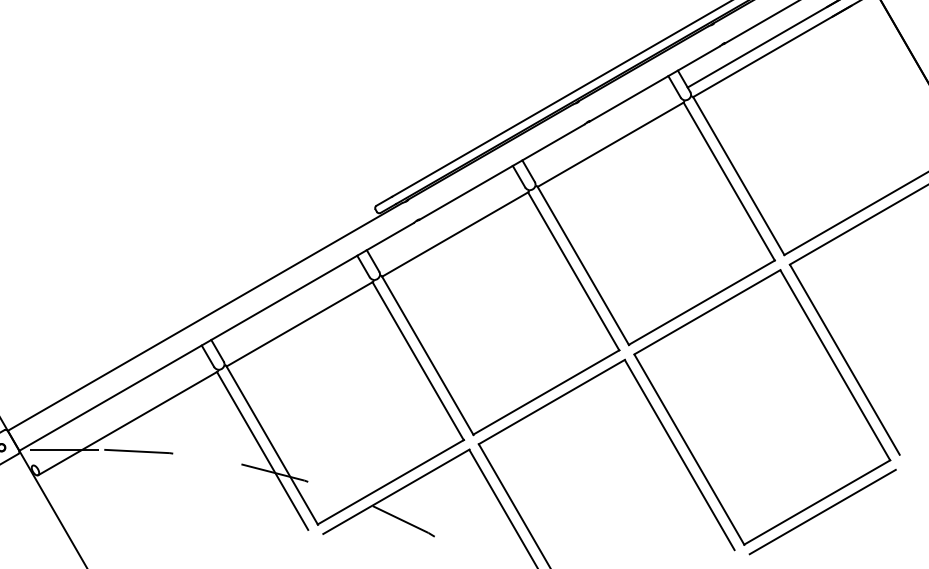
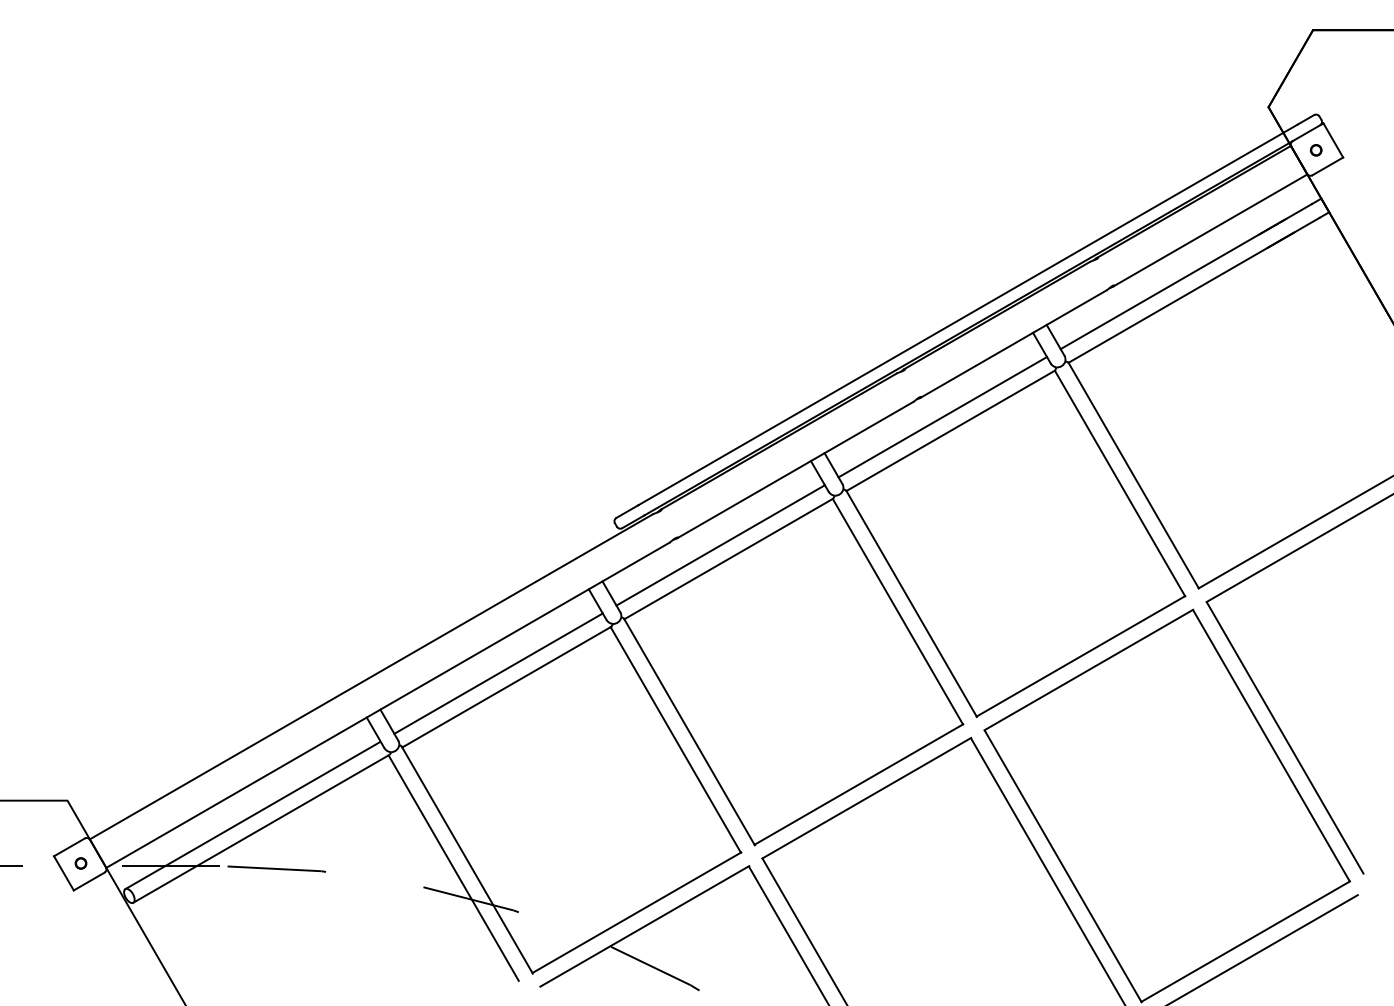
line: (604, 135) -> (942, 417), added
line: (449, 225) -> (720, 545), added
line: (293, 314) -> (498, 673), added
line: (121, 414) -> (252, 815), added

